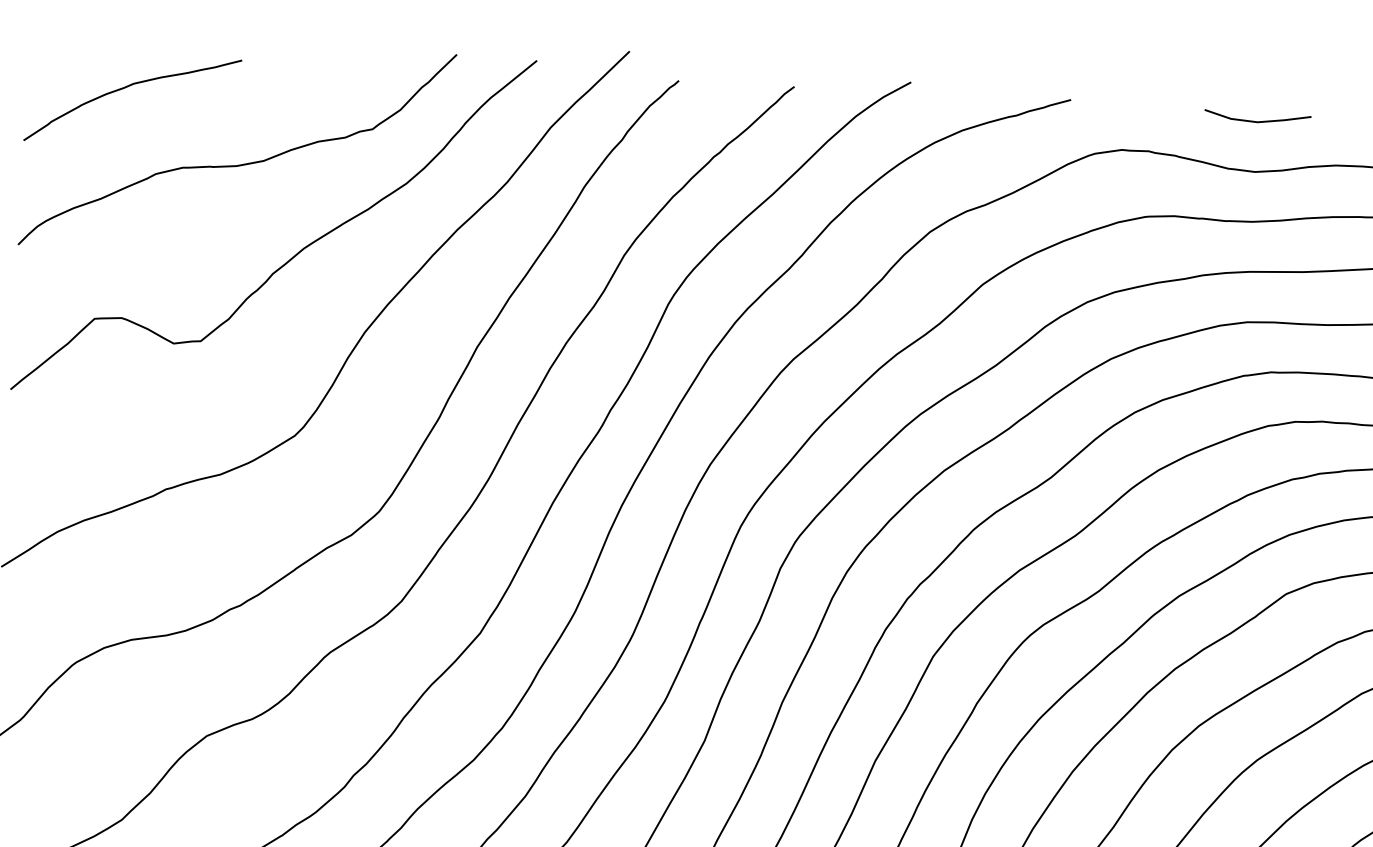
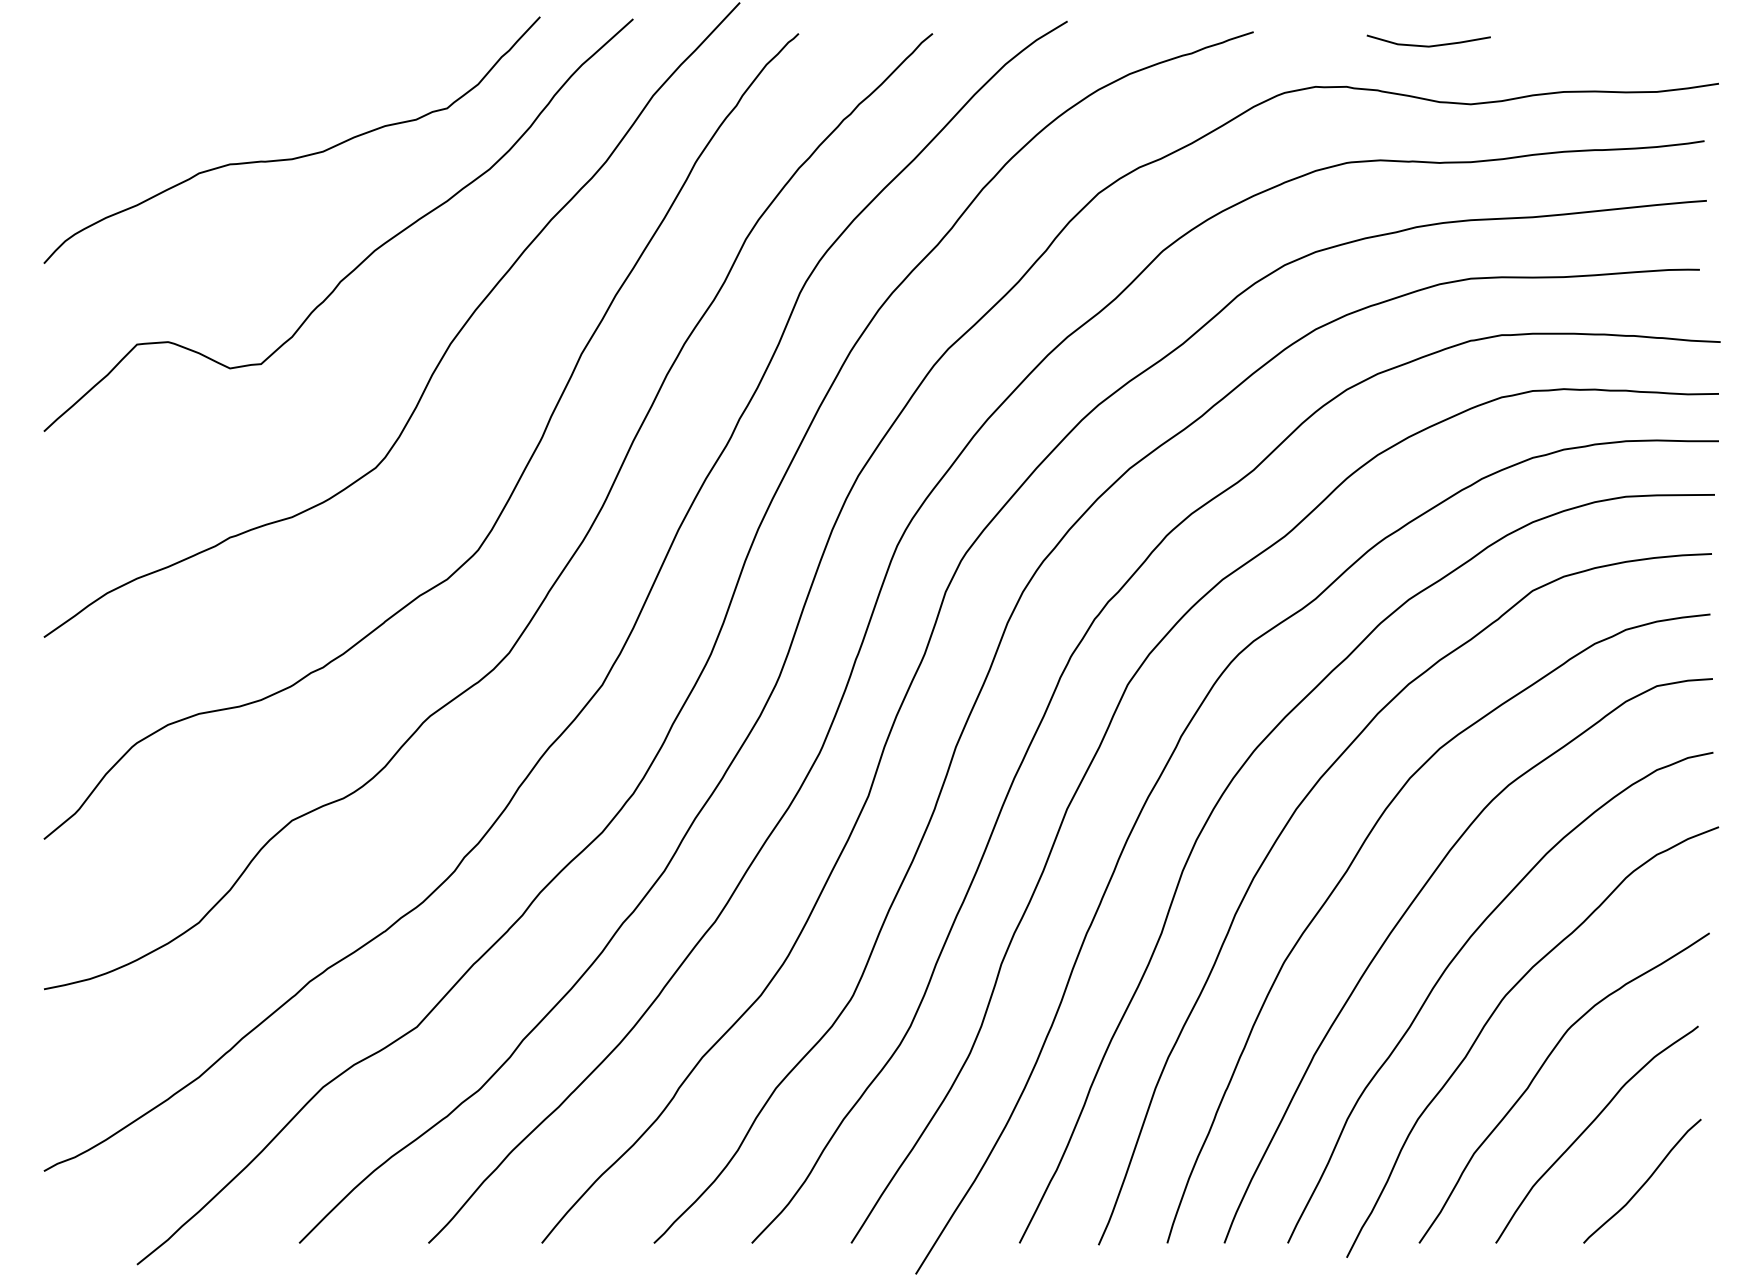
curve: (126, 87) -> (159, 75), removed
line: (1257, 121) -> (1428, 45), moved

